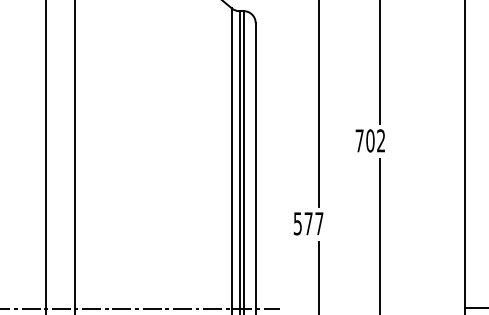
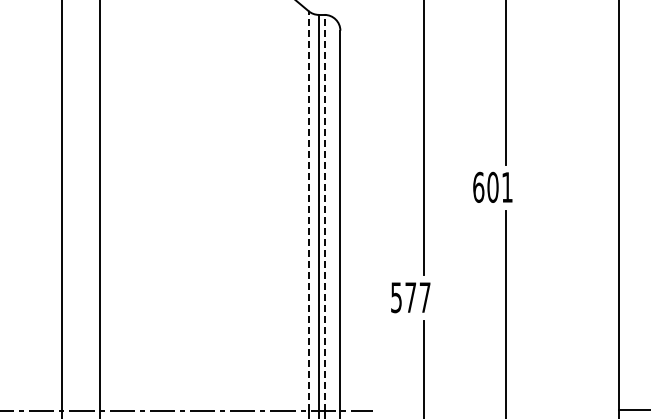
text: (370, 140) -> (492, 186), 702 -> 601
line: (231, 158) -> (308, 210), solid -> dashed
line: (243, 159) -> (324, 212), solid -> dashed

